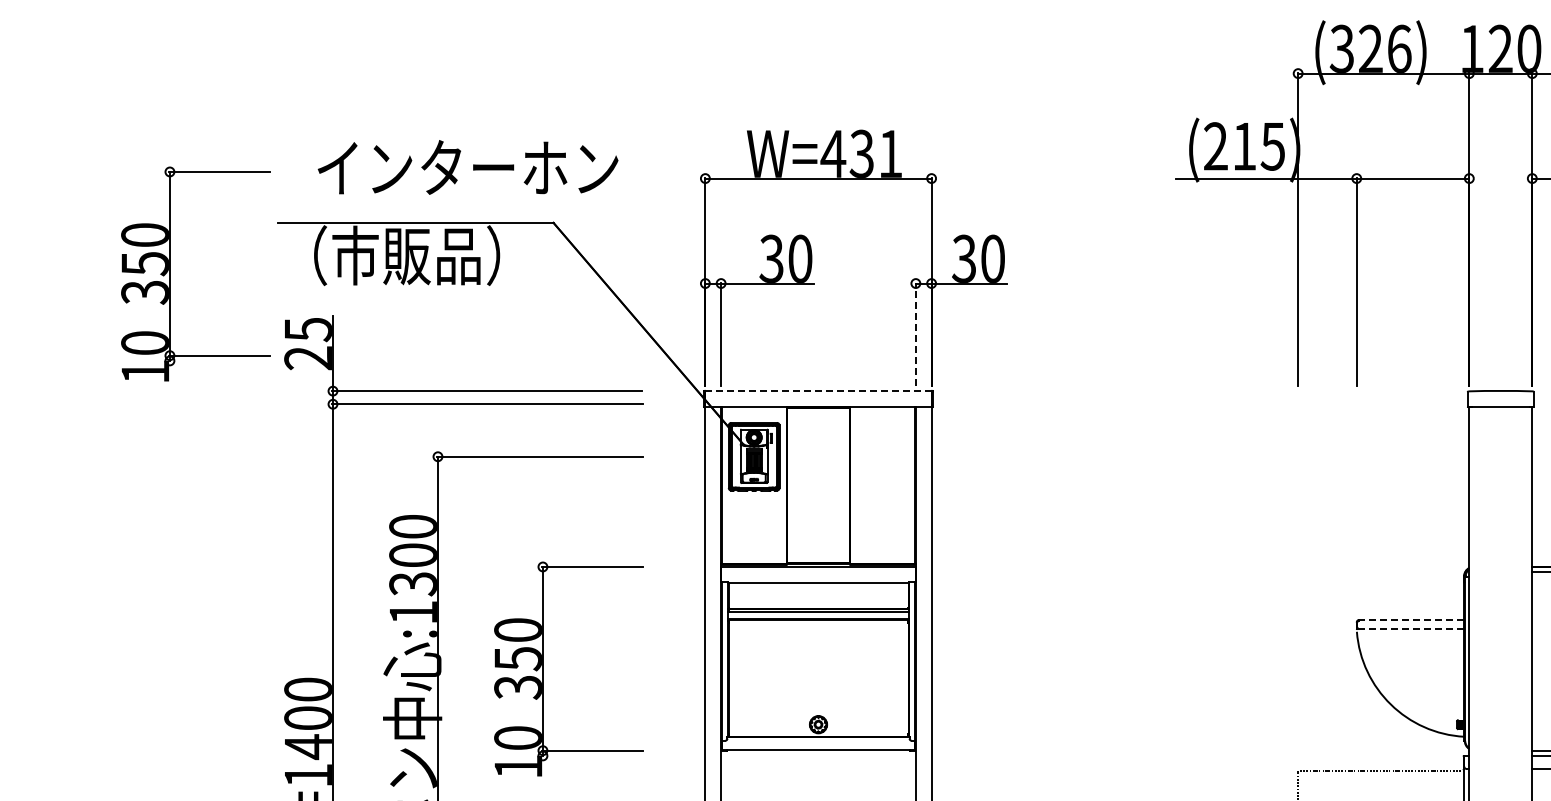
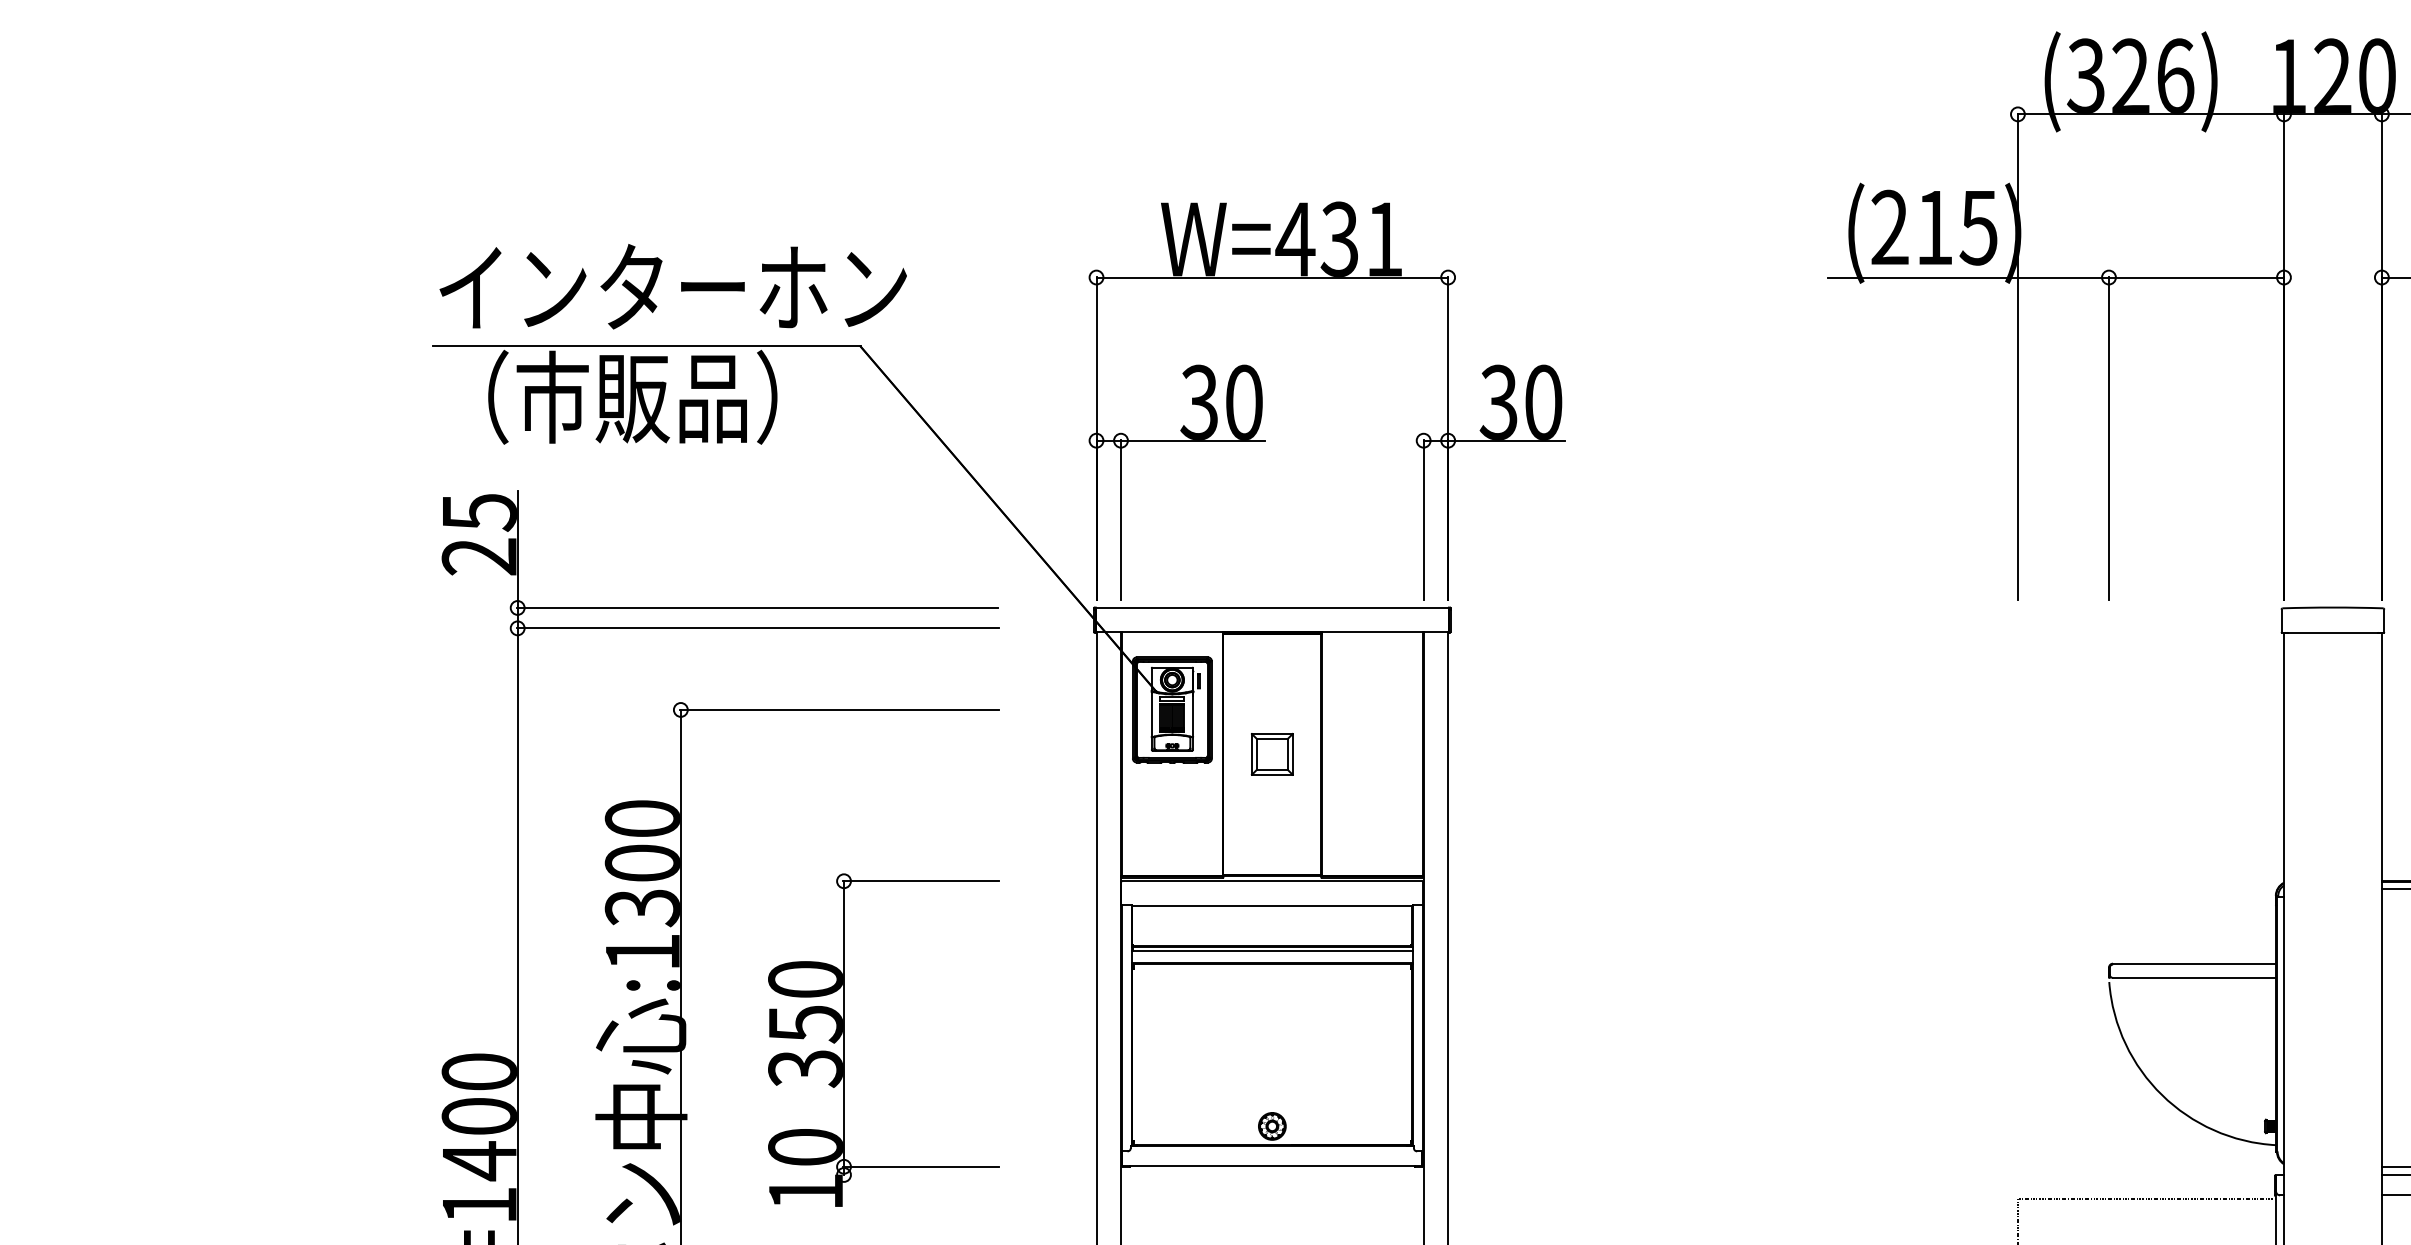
text: (467, 167) -> (672, 286), moved
part: (170, 273) -> (265, 425), removed
line: (915, 333) -> (1423, 518), dashed -> solid
line: (818, 391) -> (1272, 608), dashed -> solid
part: (818, 485) -> (1272, 754), added
line: (1411, 619) -> (2194, 962), dashed -> solid
line: (1411, 629) -> (2194, 978), dashed -> solid

